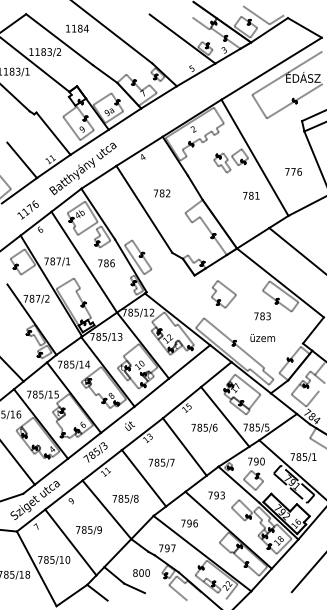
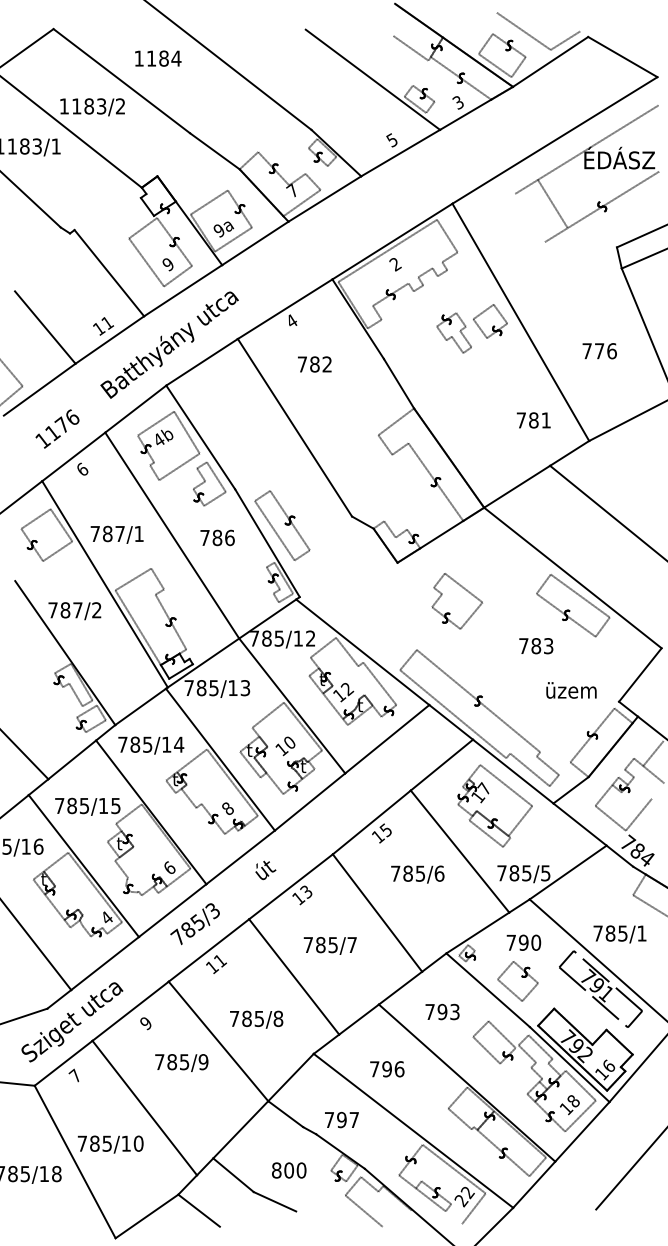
line: (259, 106) -> (552, 203), moved
text: (162, 193) -> (315, 364), moved
text: (251, 195) -> (534, 419), moved
text: (262, 337) -> (570, 689), moved
text: (88, 530) -> (180, 1063), moved

